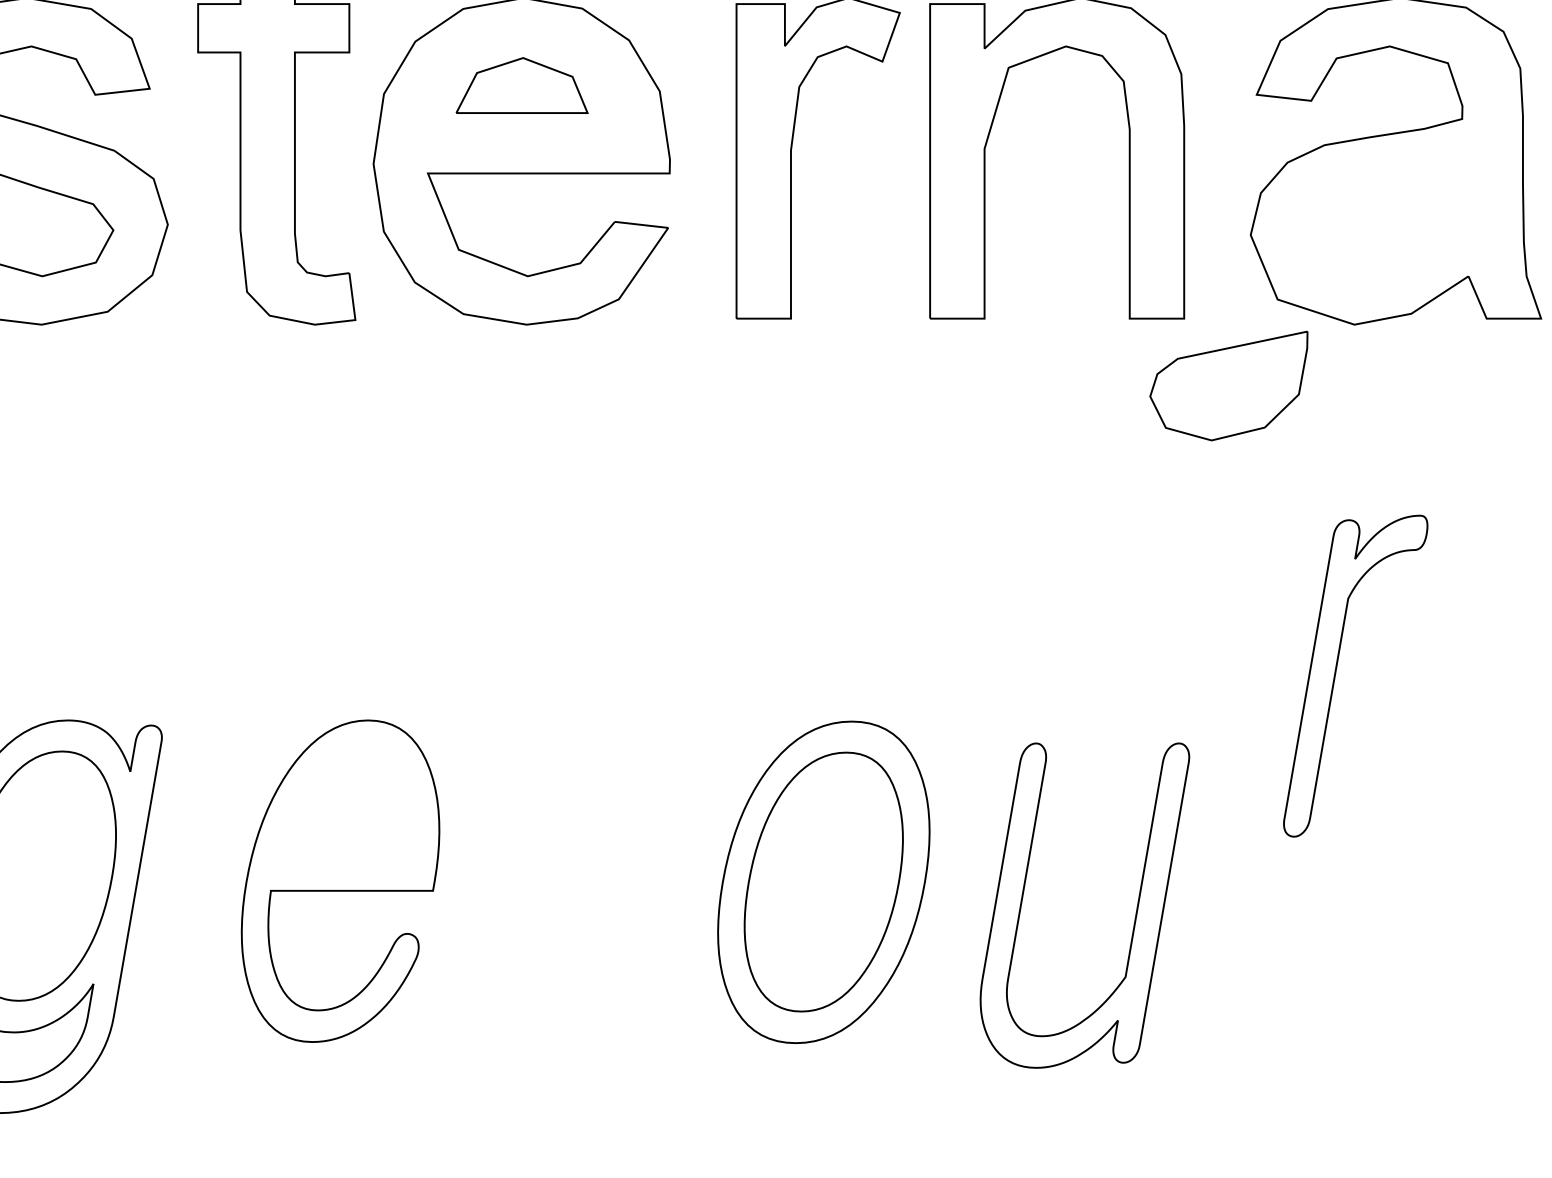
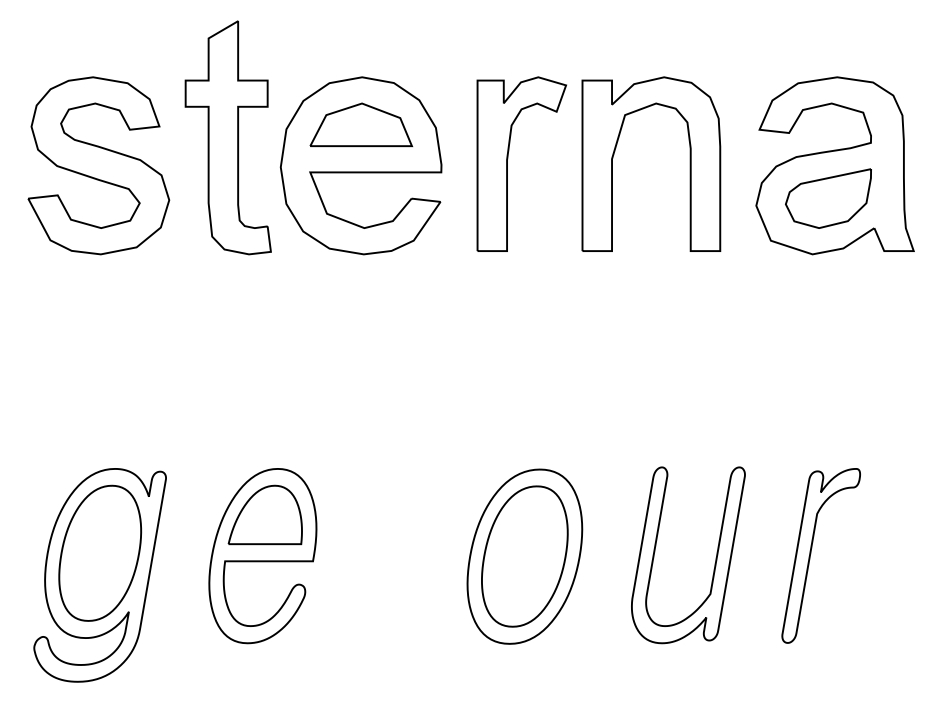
part: (522, 85) -> (361, 124), size x1.43
part: (1228, 385) -> (828, 198), moved
part: (1337, 671) -> (811, 553), moved
part: (343, 804) -> (264, 514), added
part: (1134, 909) -> (715, 557), moved

